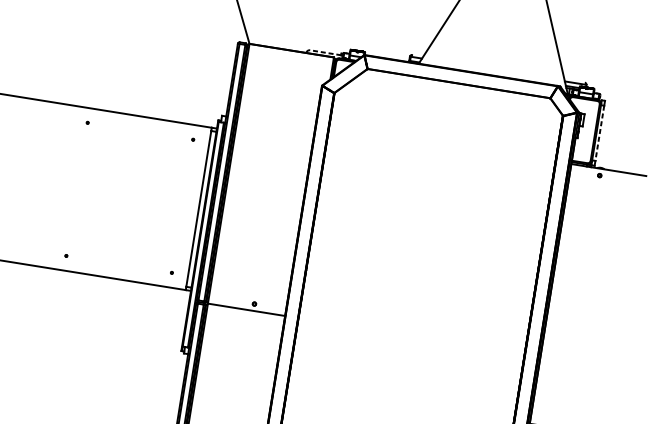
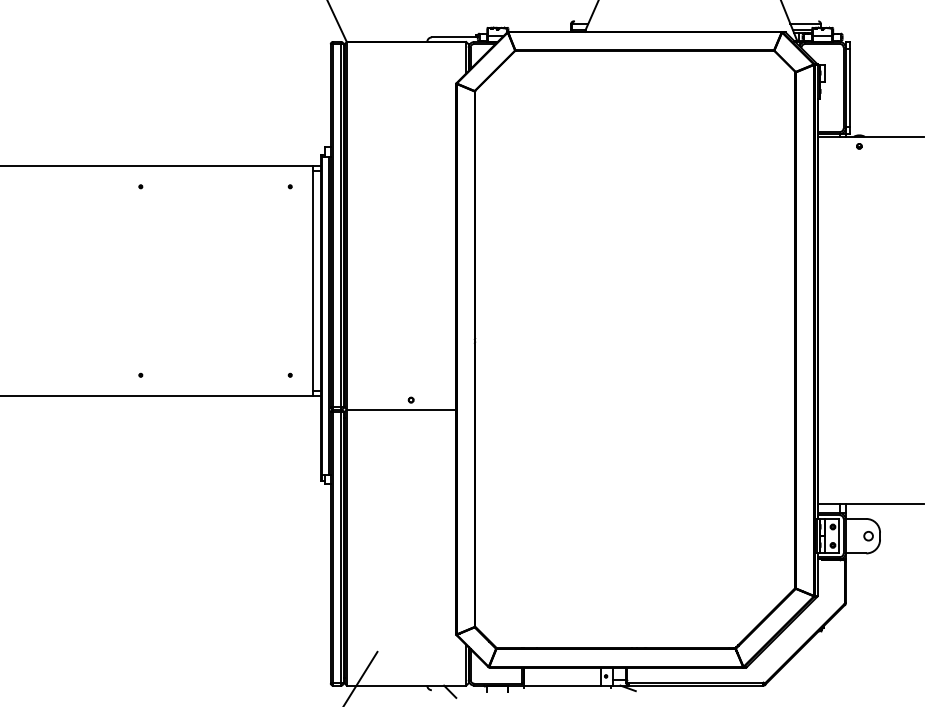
line: (325, 52) -> (453, 37), dashed -> solid
line: (599, 133) -> (850, 88), dashed -> solid

